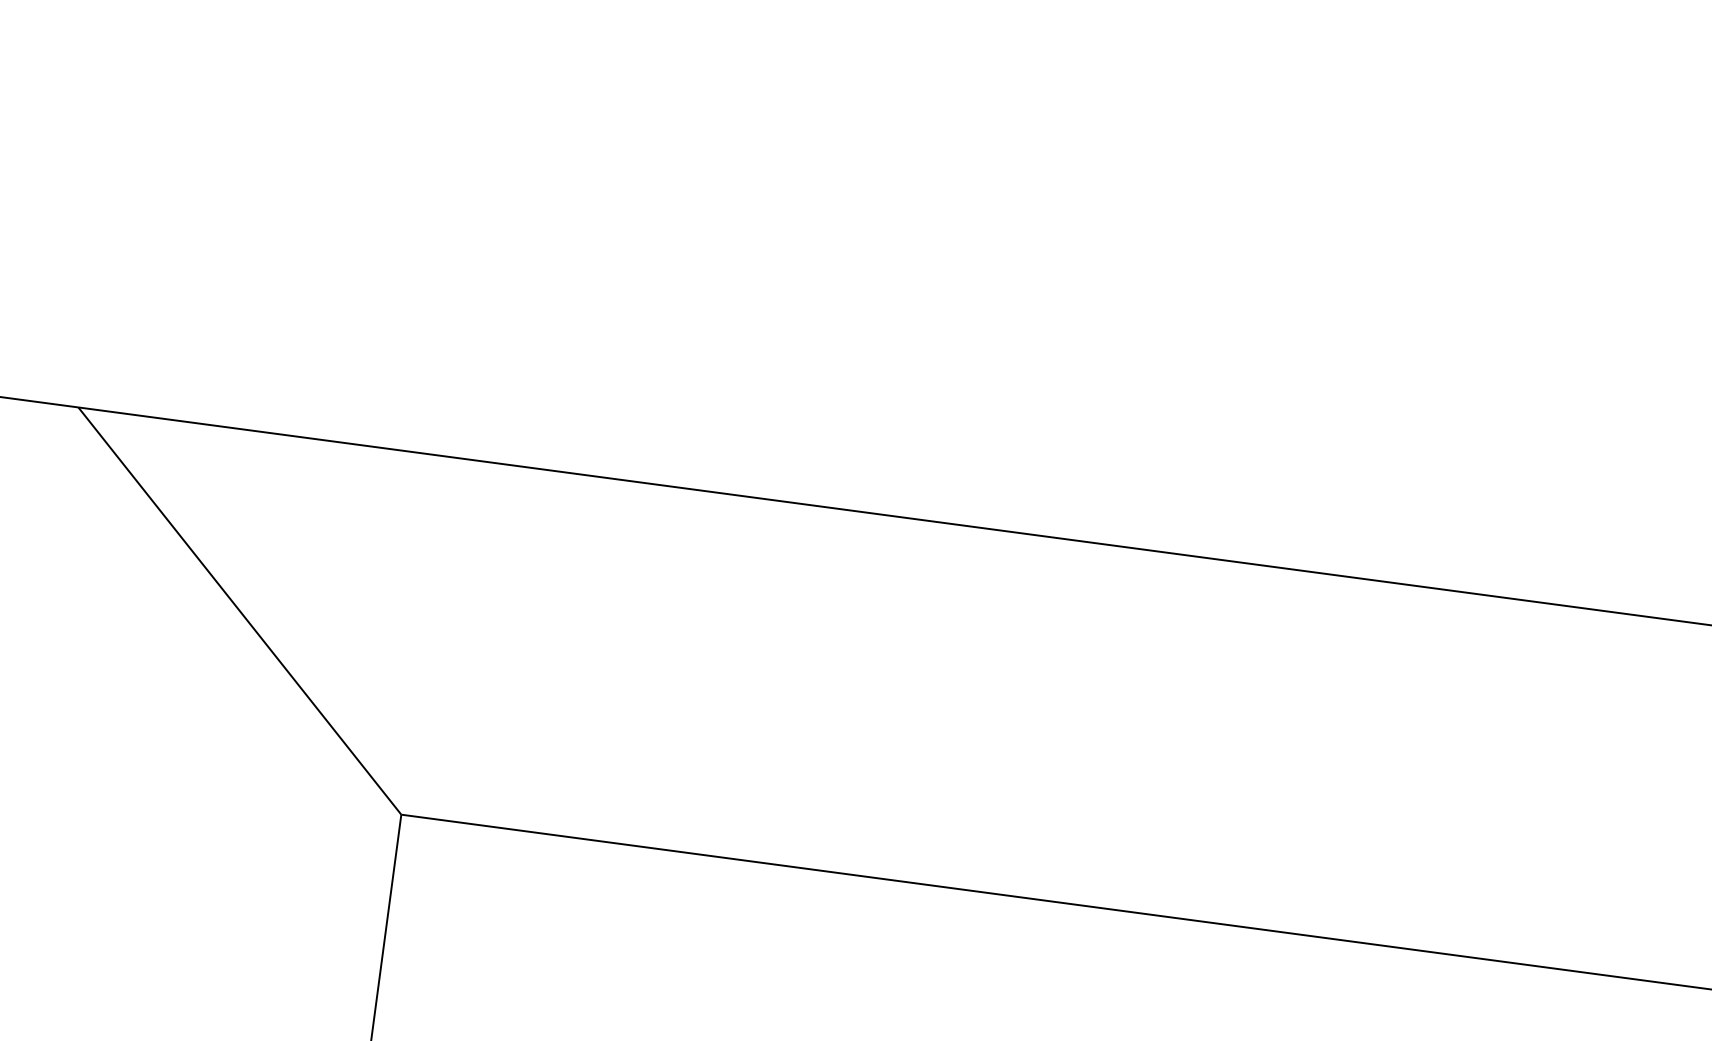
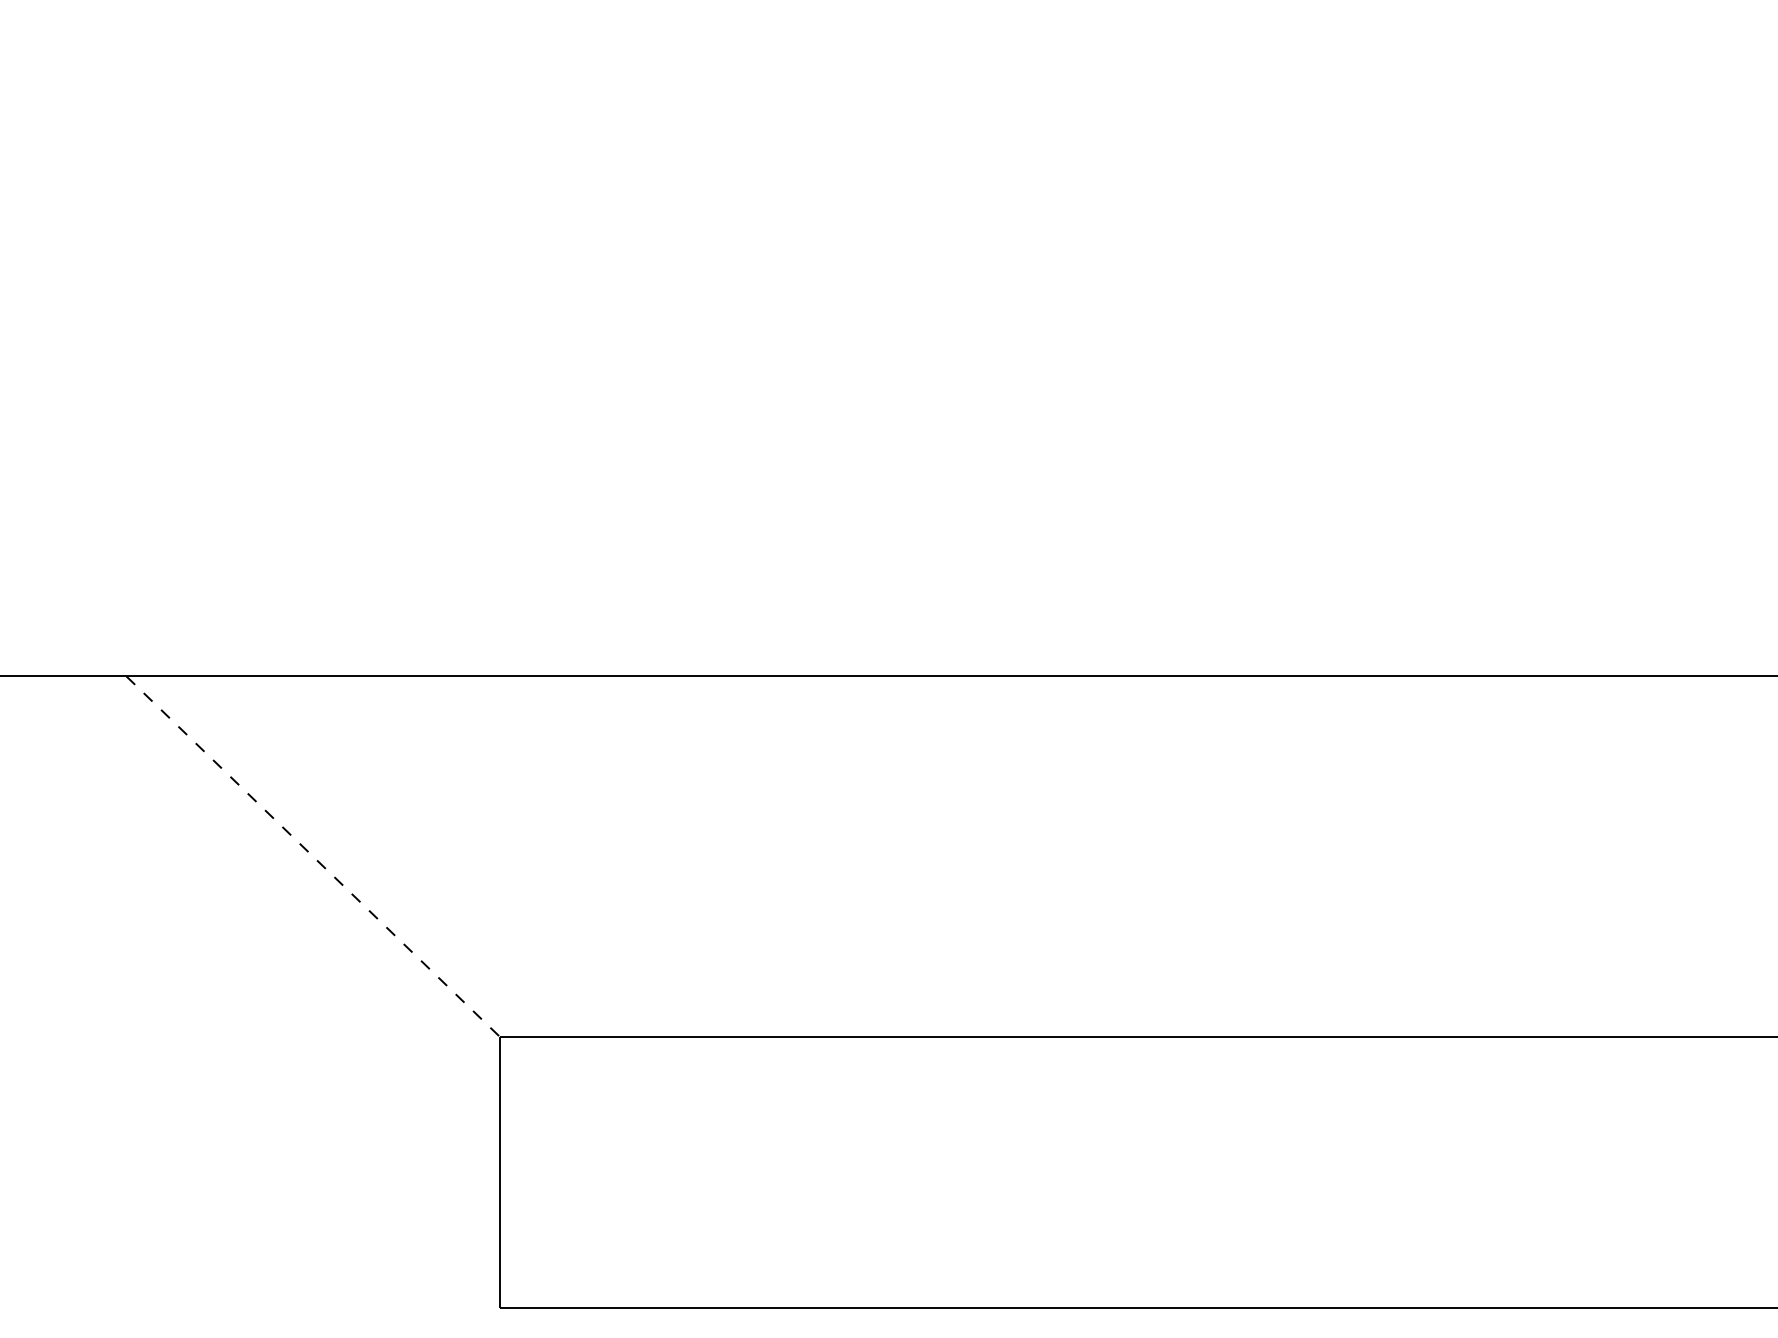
line: (239, 610) -> (313, 856), solid -> dashed

